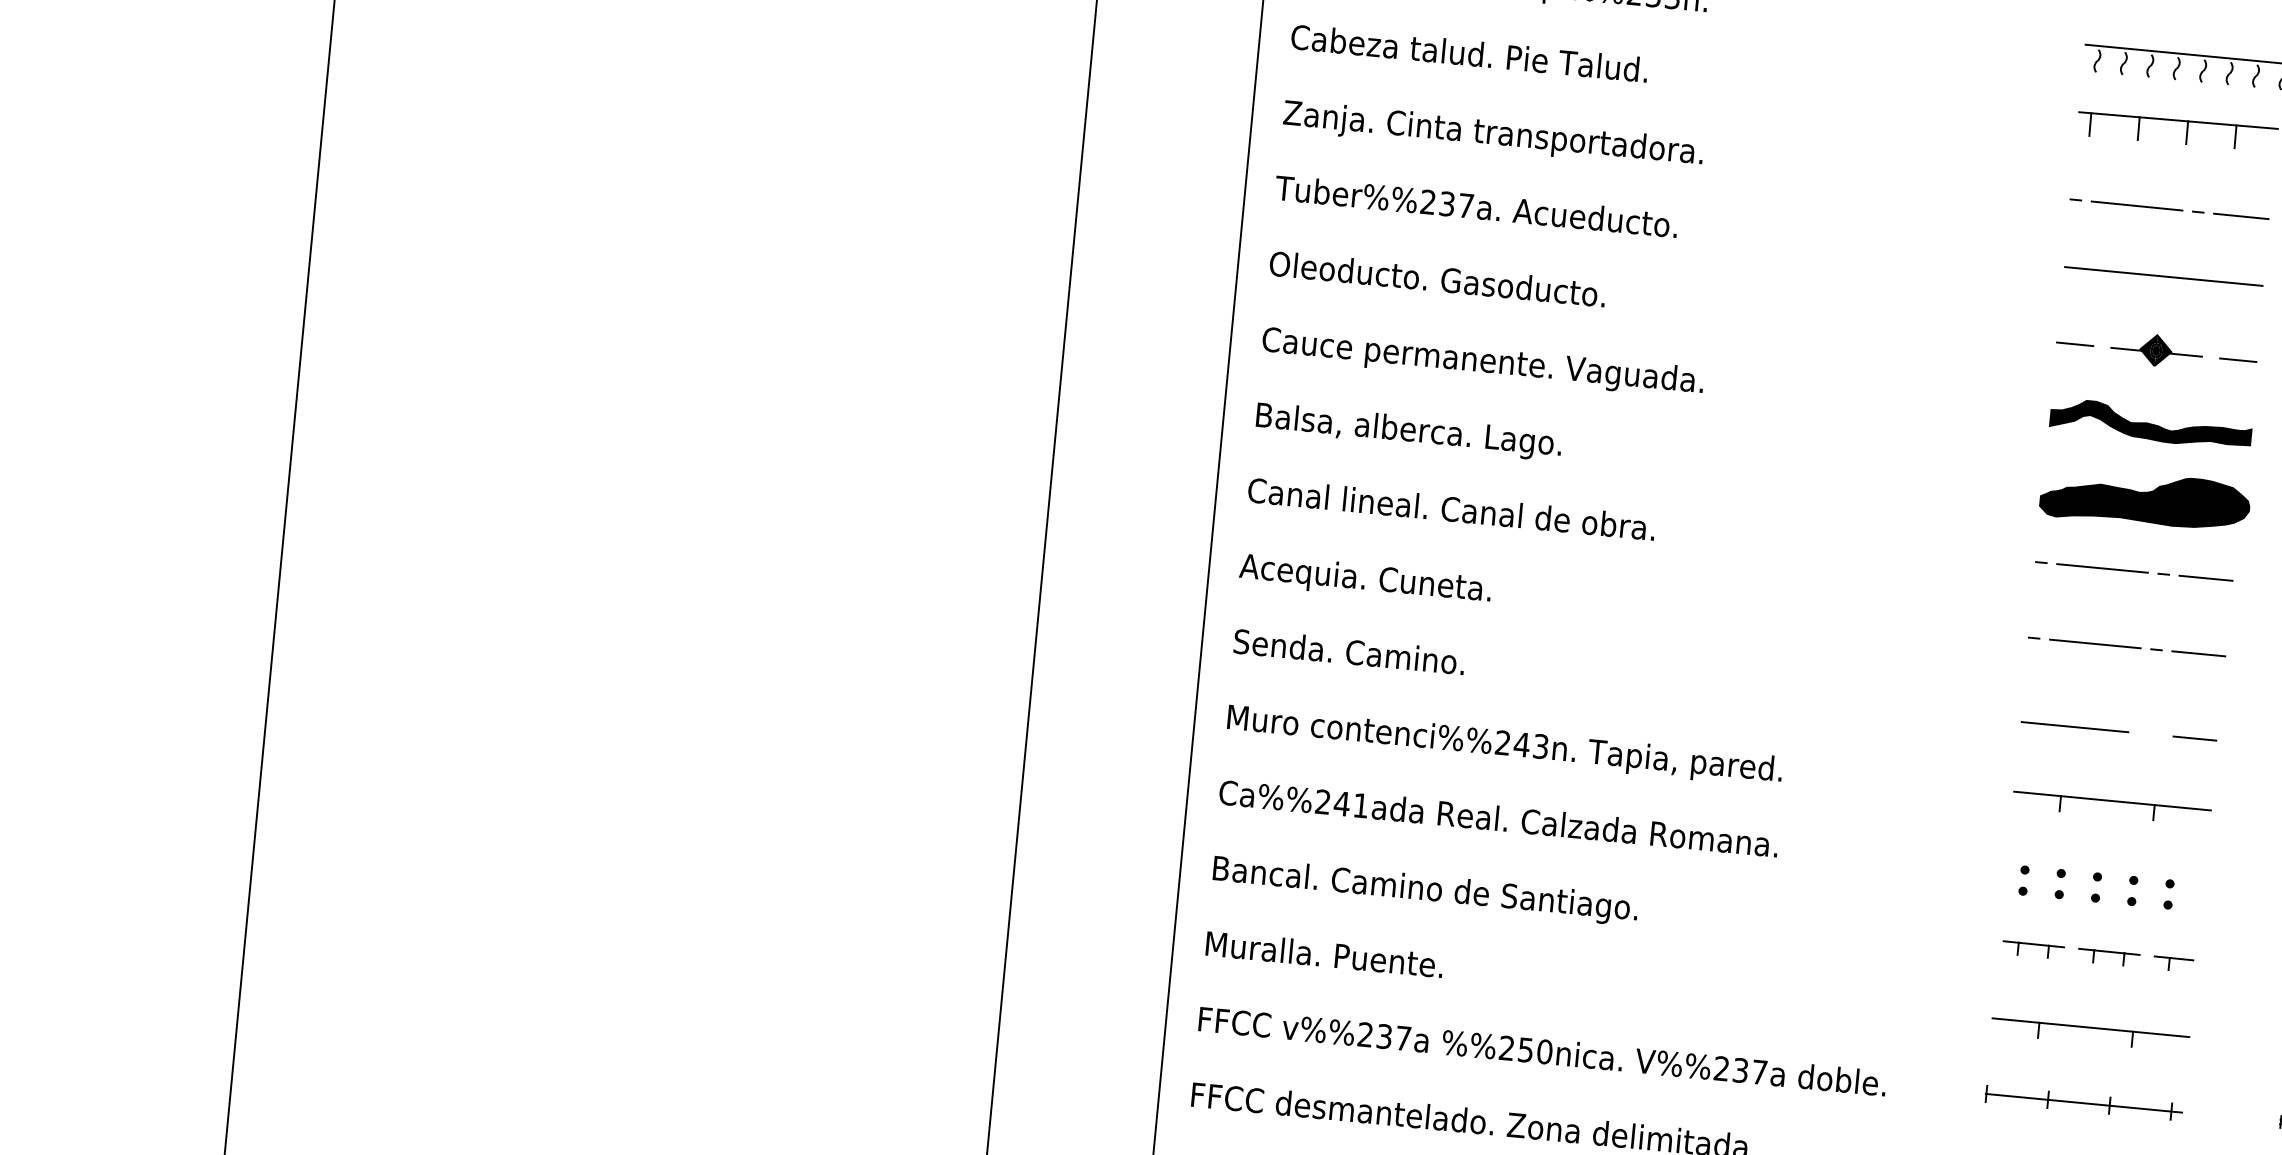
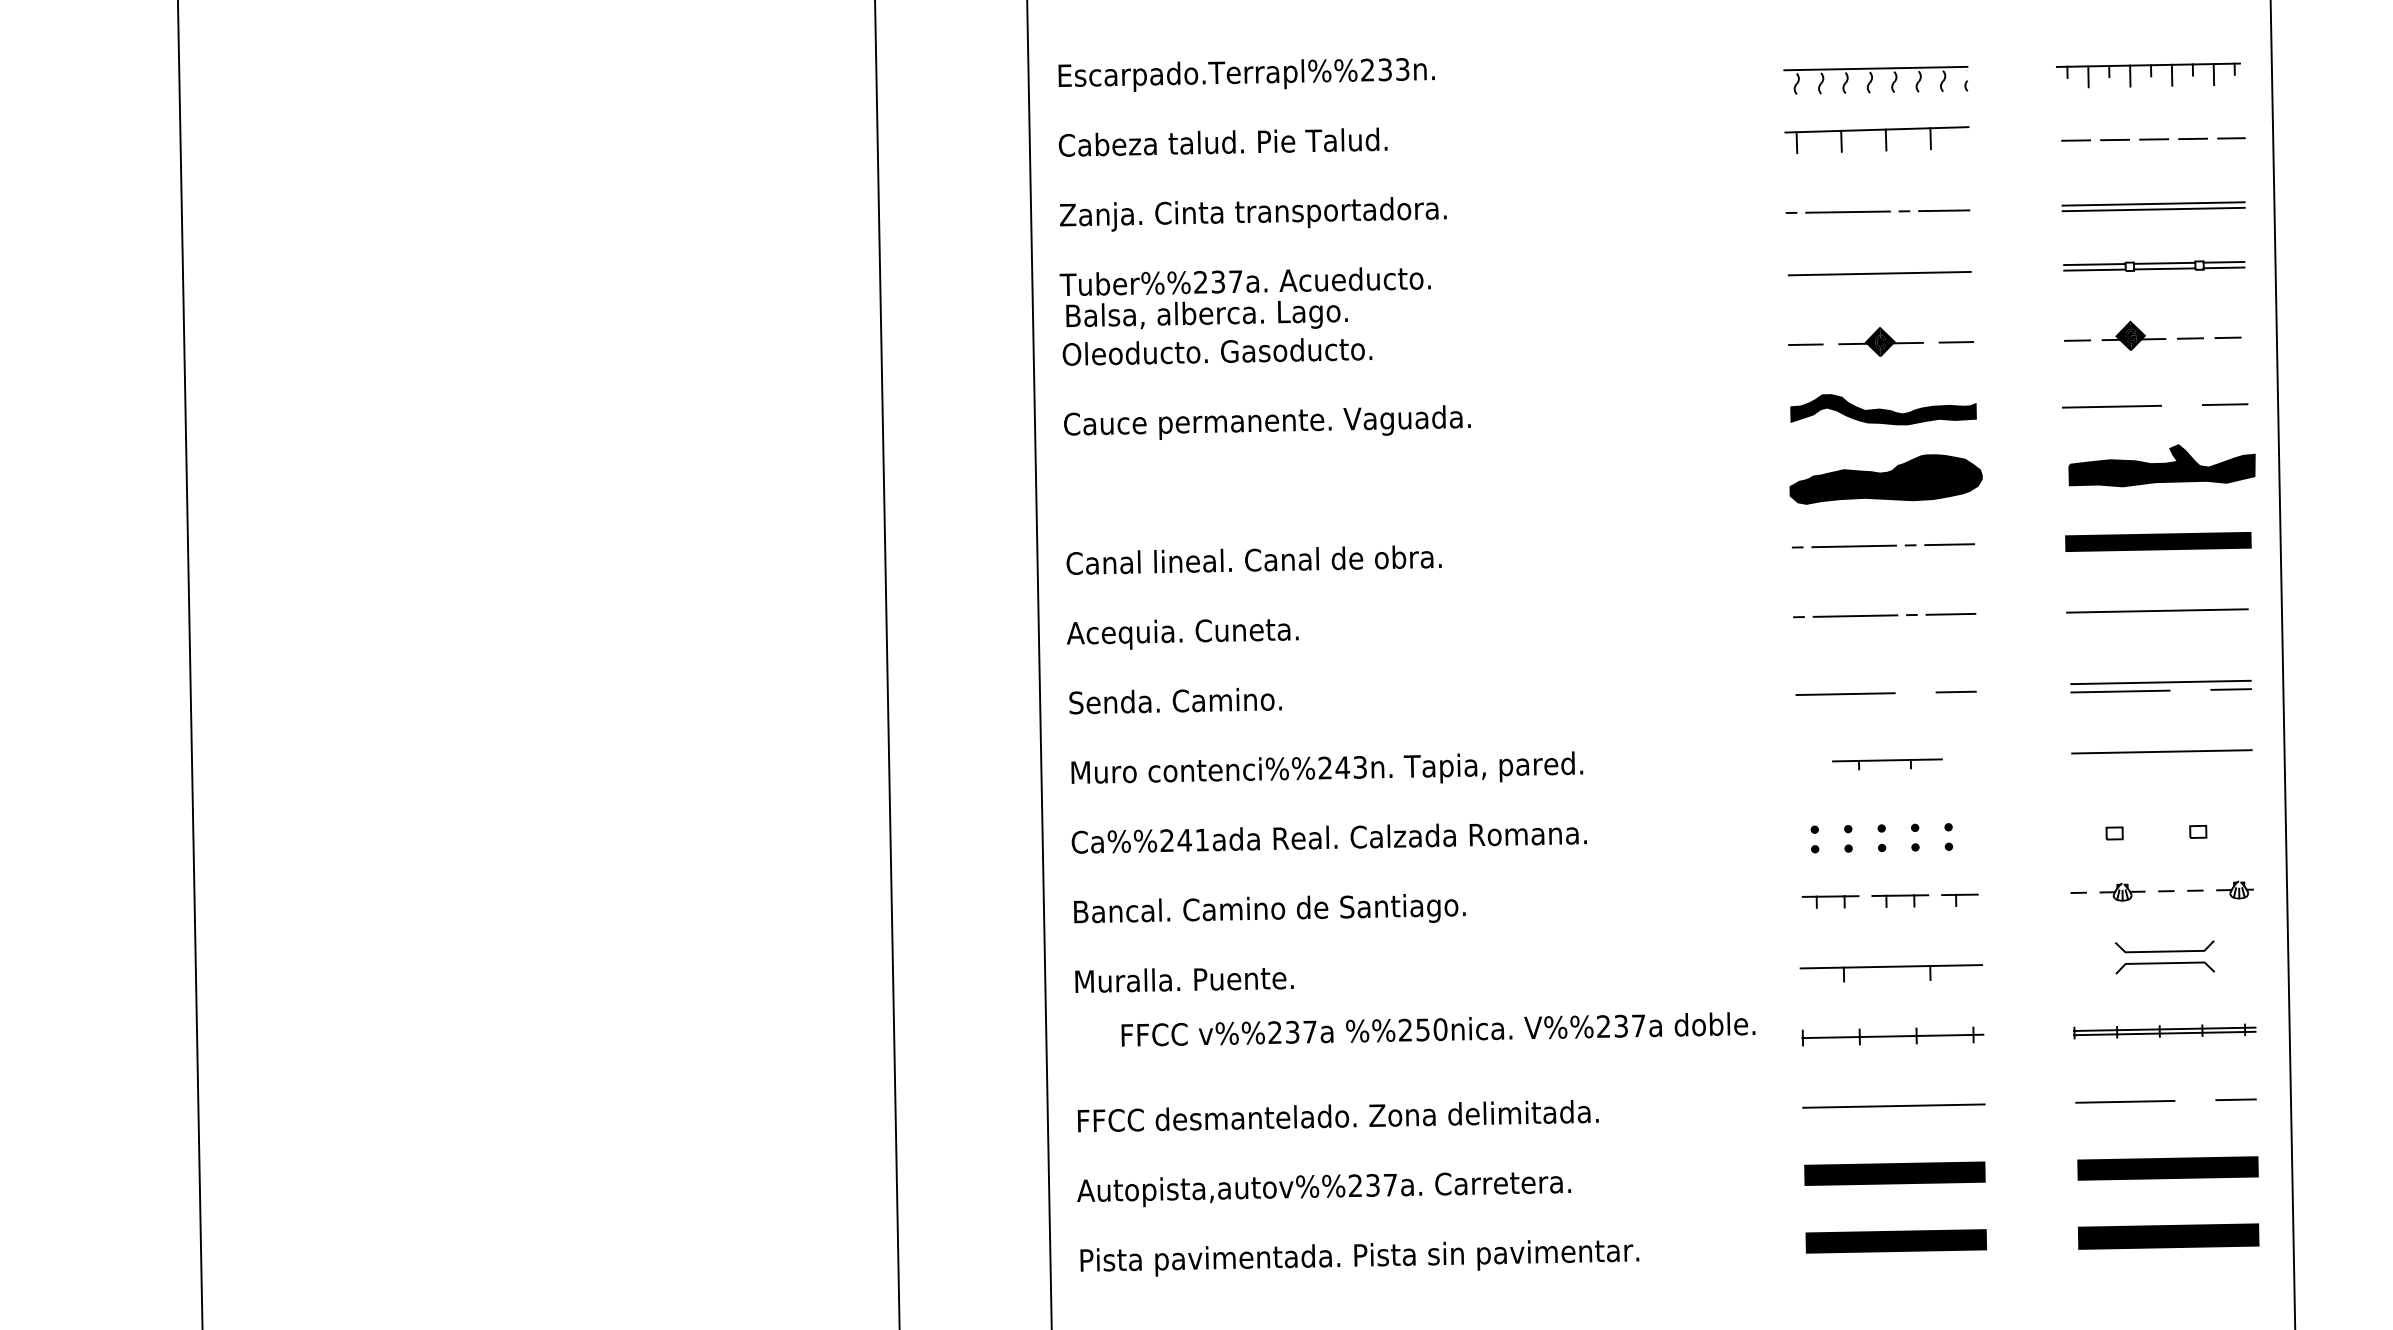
text: (1408, 431) -> (1206, 315), moved
part: (2111, 808) -> (1887, 764), size x0.6
text: (1542, 1051) -> (1438, 1029), moved

